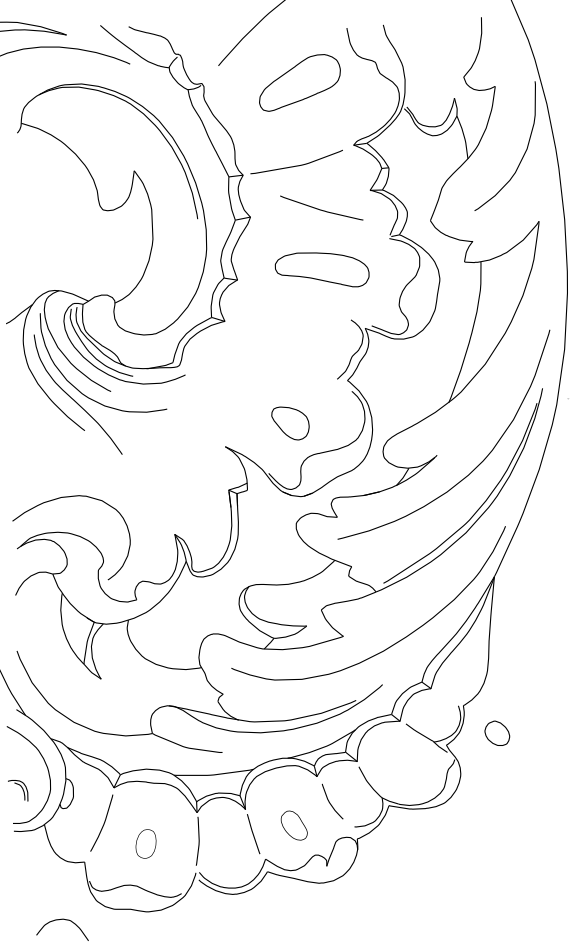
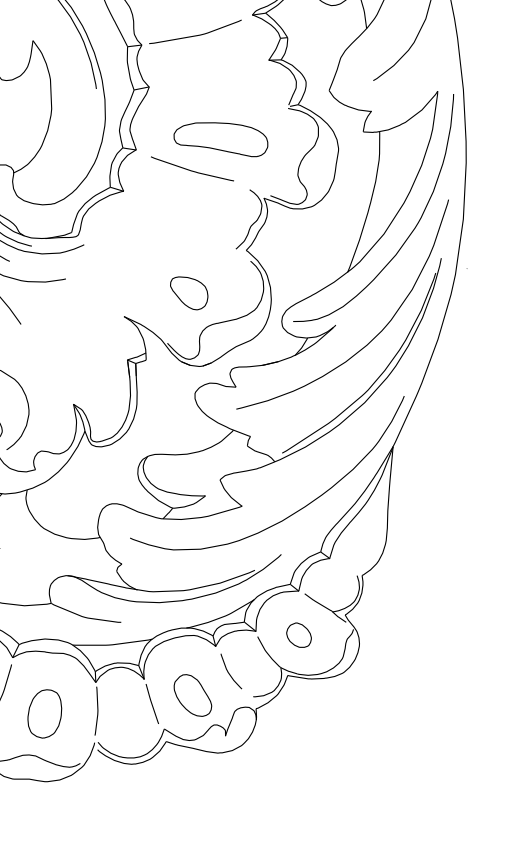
curve: (321, 209) -> (192, 170), moved
curve: (511, 363) -> (410, 233), added
part: (497, 732) -> (299, 634), moved
part: (294, 825) -> (193, 695), size x1.43
part: (145, 843) -> (44, 713), size x1.67

